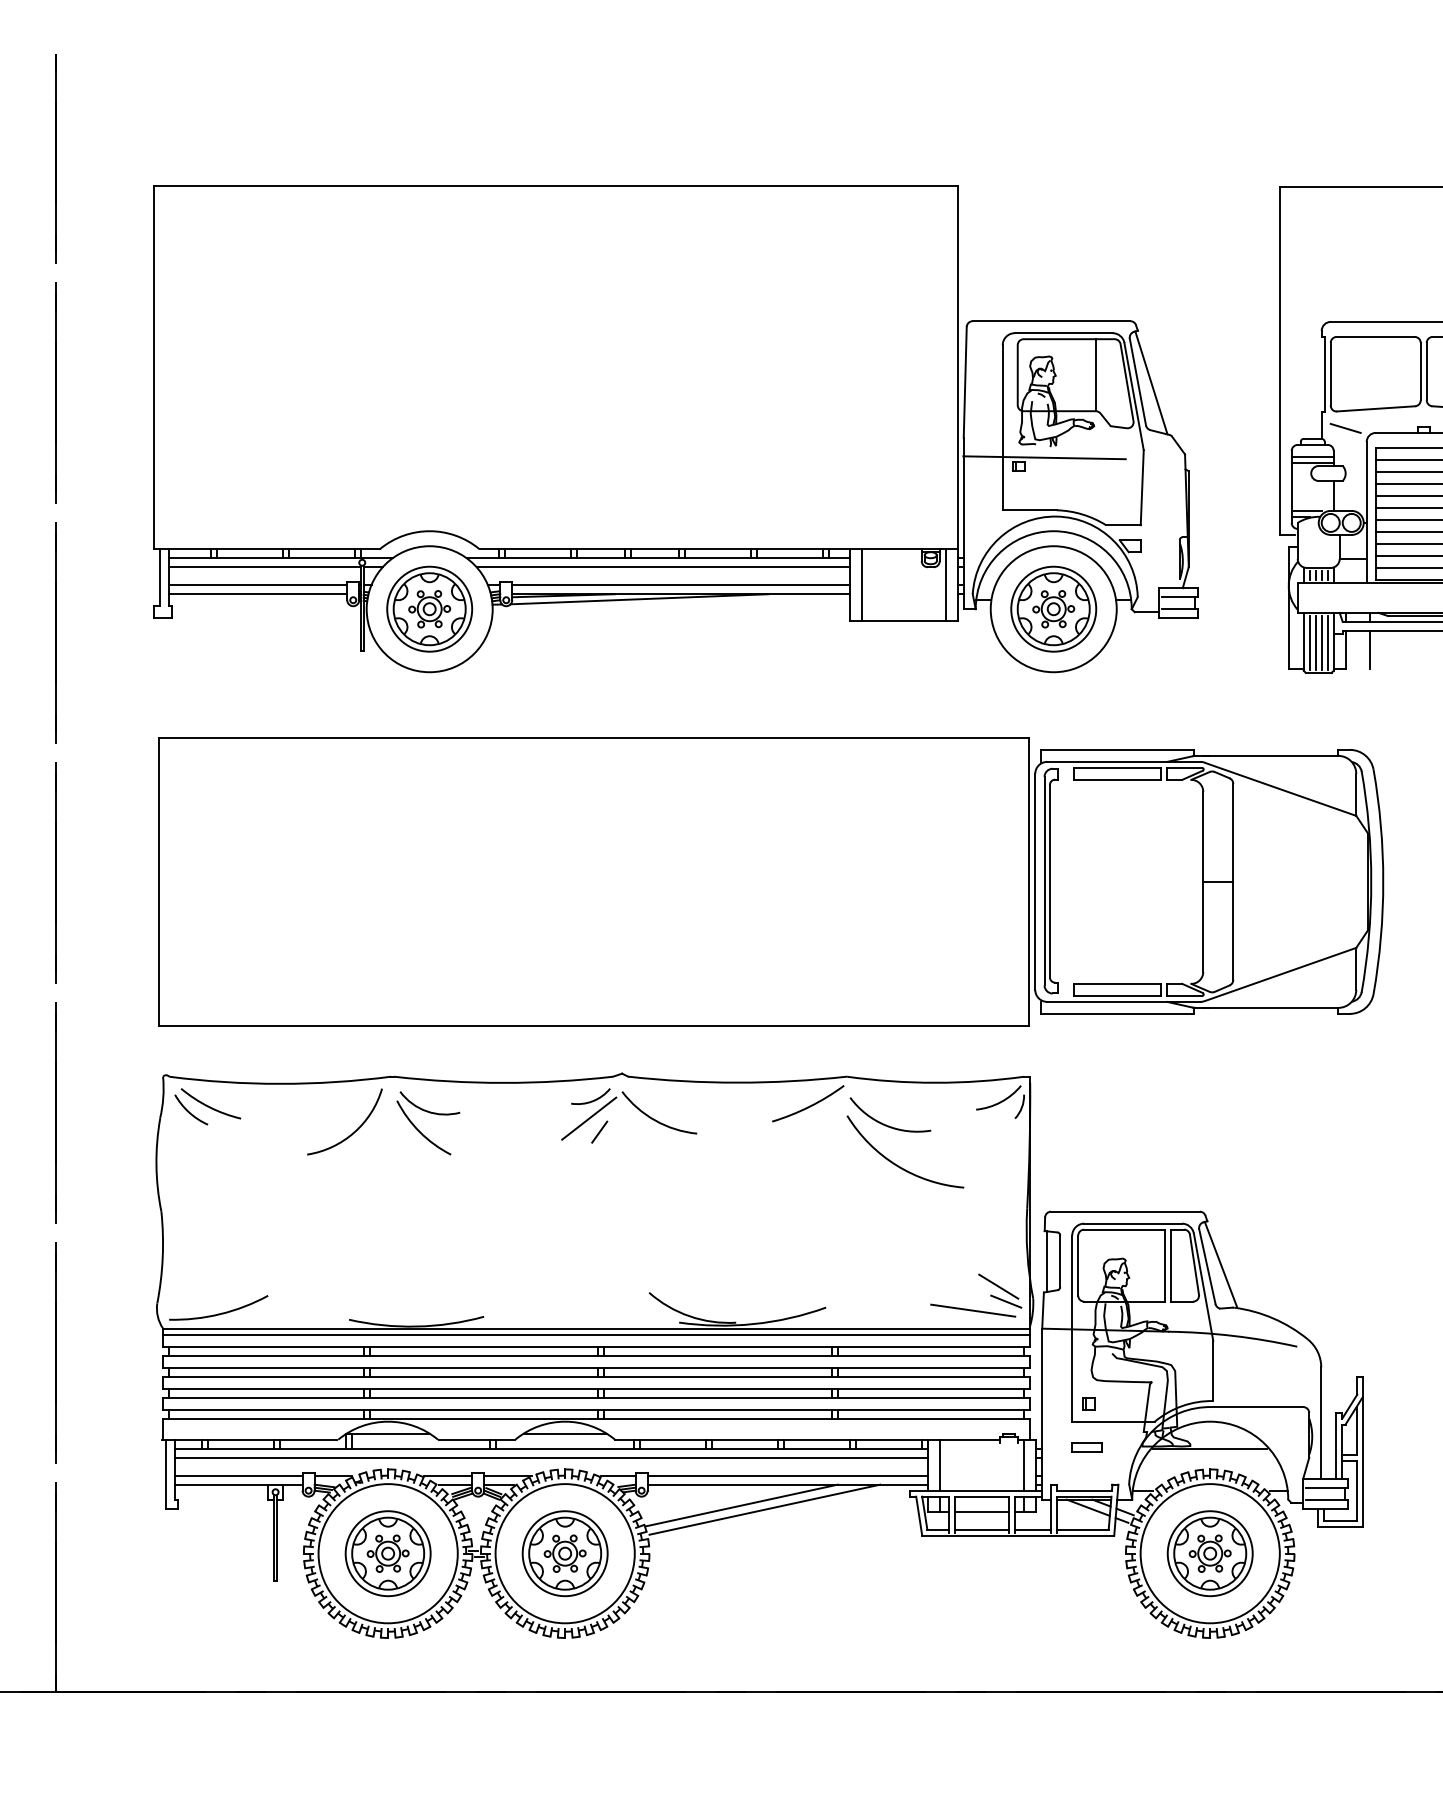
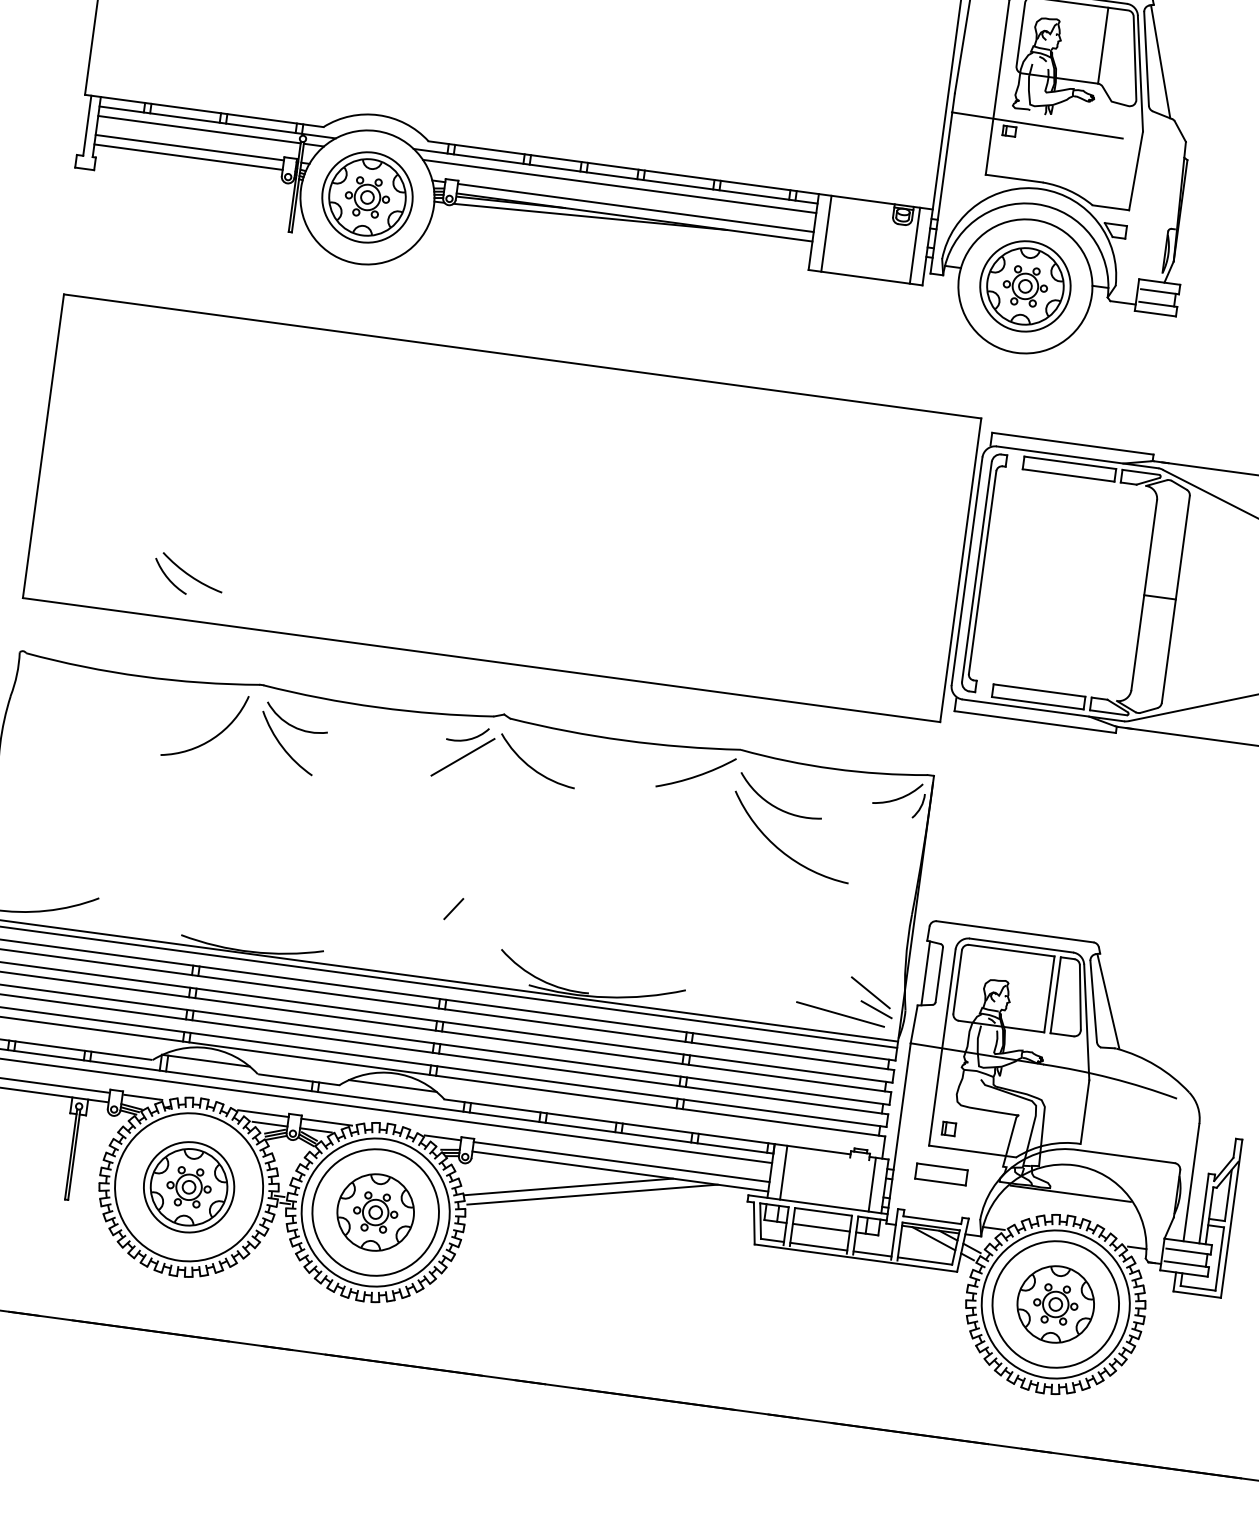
part: (207, 1106) -> (188, 575), moved
line: (599, 1131) -> (453, 908), moved
part: (1086, 1447) -> (940, 1174), size x1.6
circle: (564, 1553) -> (375, 1212), size x1.4
circle: (1209, 1553) -> (1055, 1304), size x1.4

